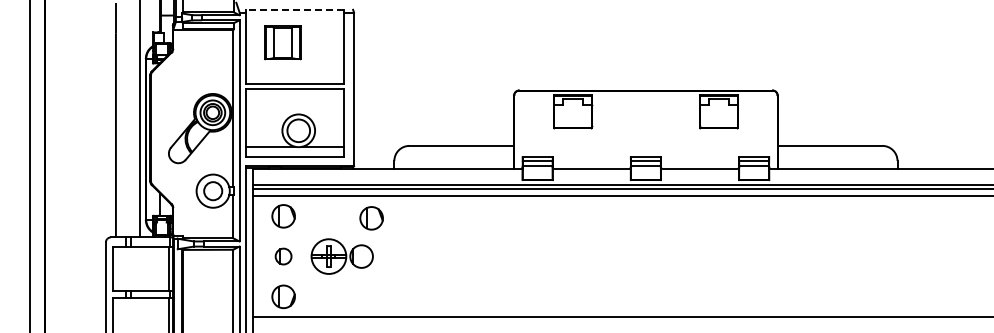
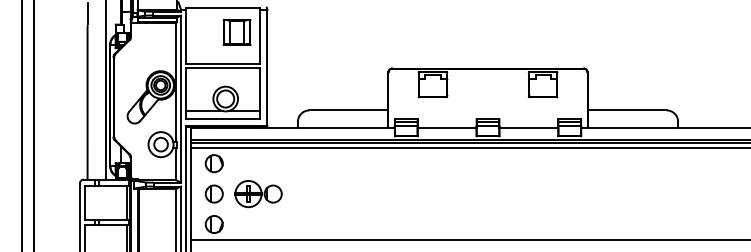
line: (294, 10) -> (222, 8), dashed -> solid
part: (282, 42) -> (236, 32), moved
part: (371, 218) -> (280, 165), removed
part: (283, 256) -> (214, 194), size x1.43

